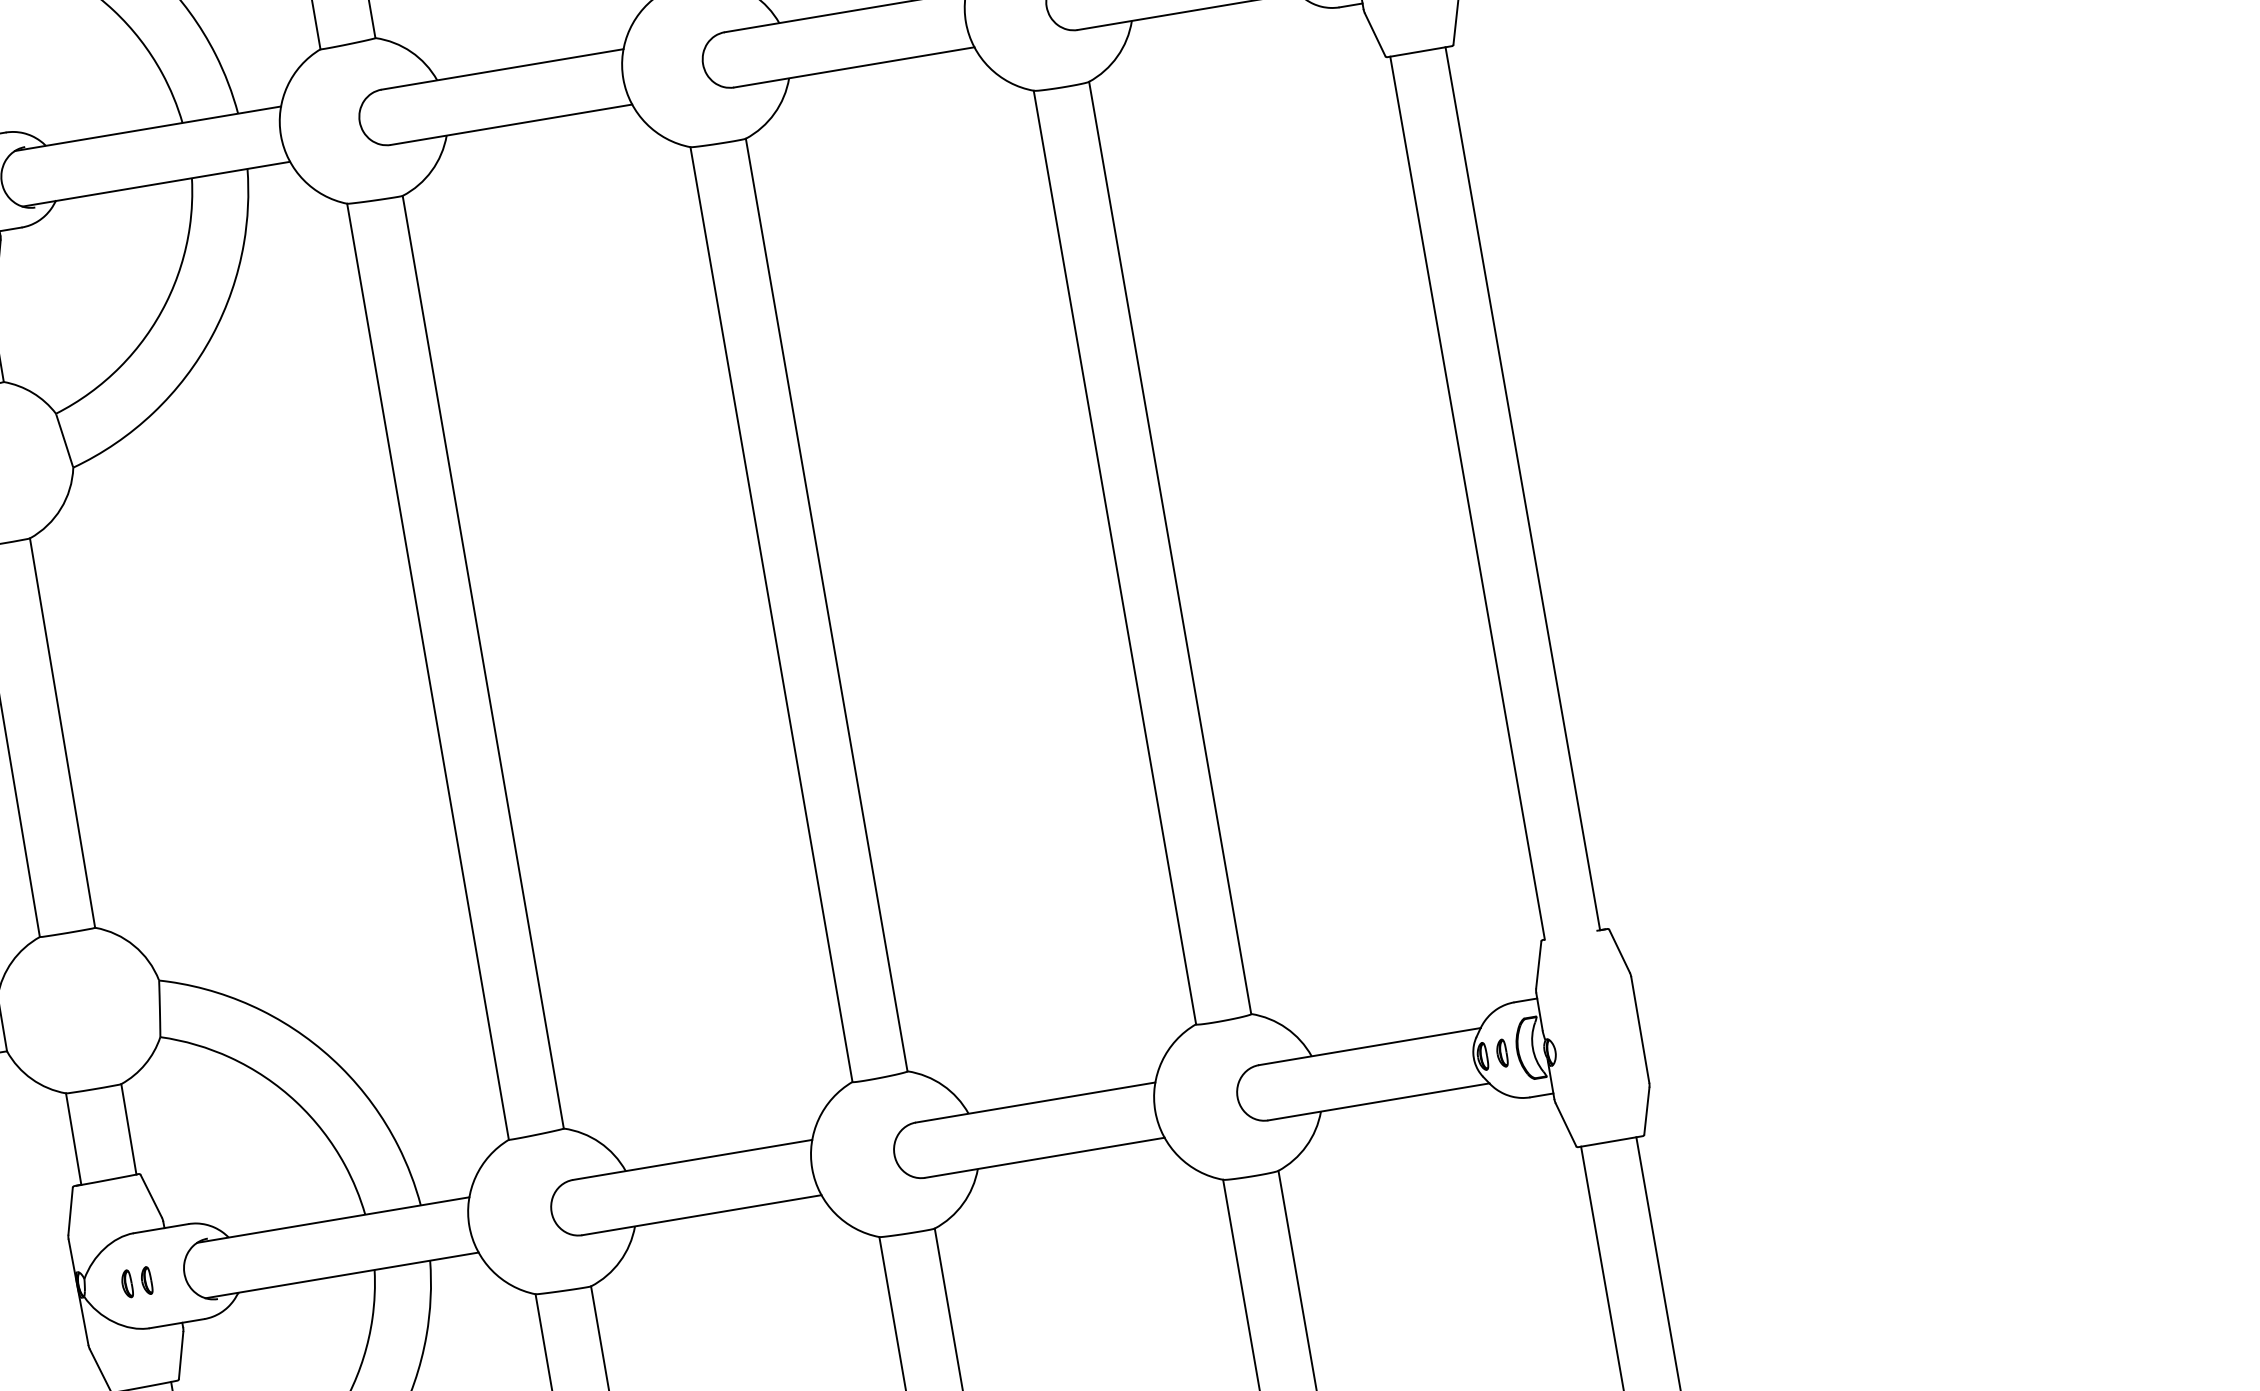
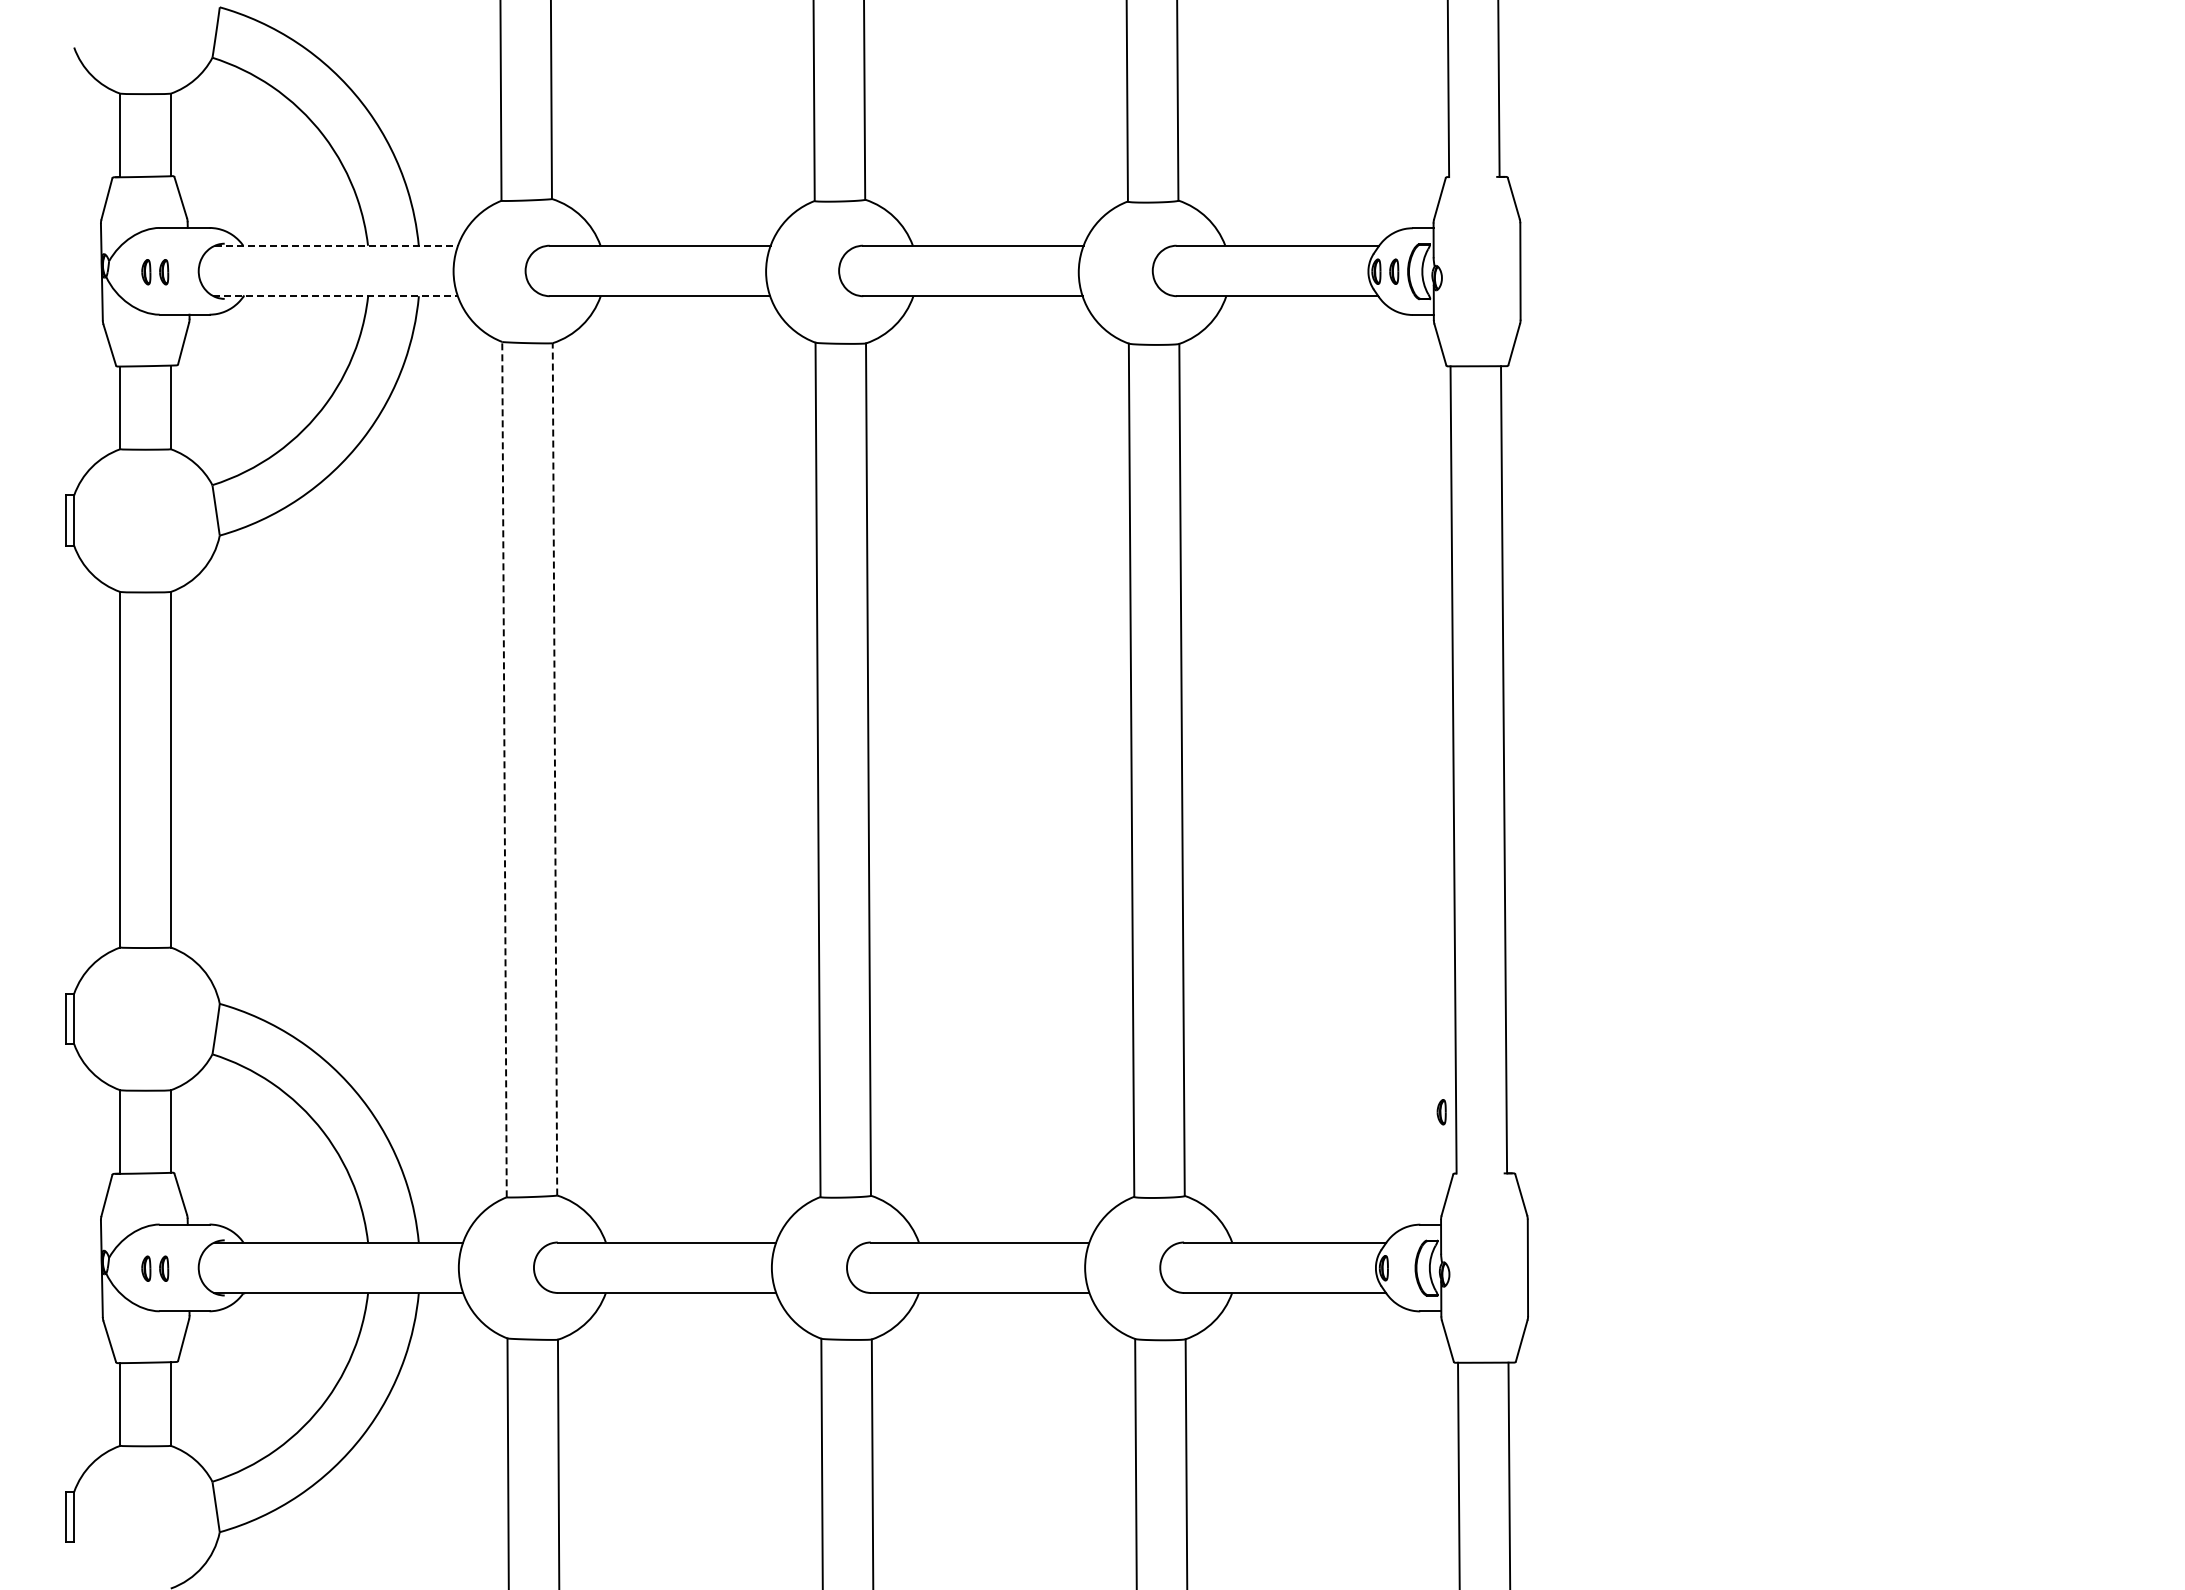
line: (147, 128) -> (336, 245), solid -> dashed
line: (157, 184) -> (336, 296), solid -> dashed
line: (482, 661) -> (554, 768), solid -> dashed
line: (428, 671) -> (504, 769), solid -> dashed
part: (1501, 1053) -> (1441, 1112), moved

